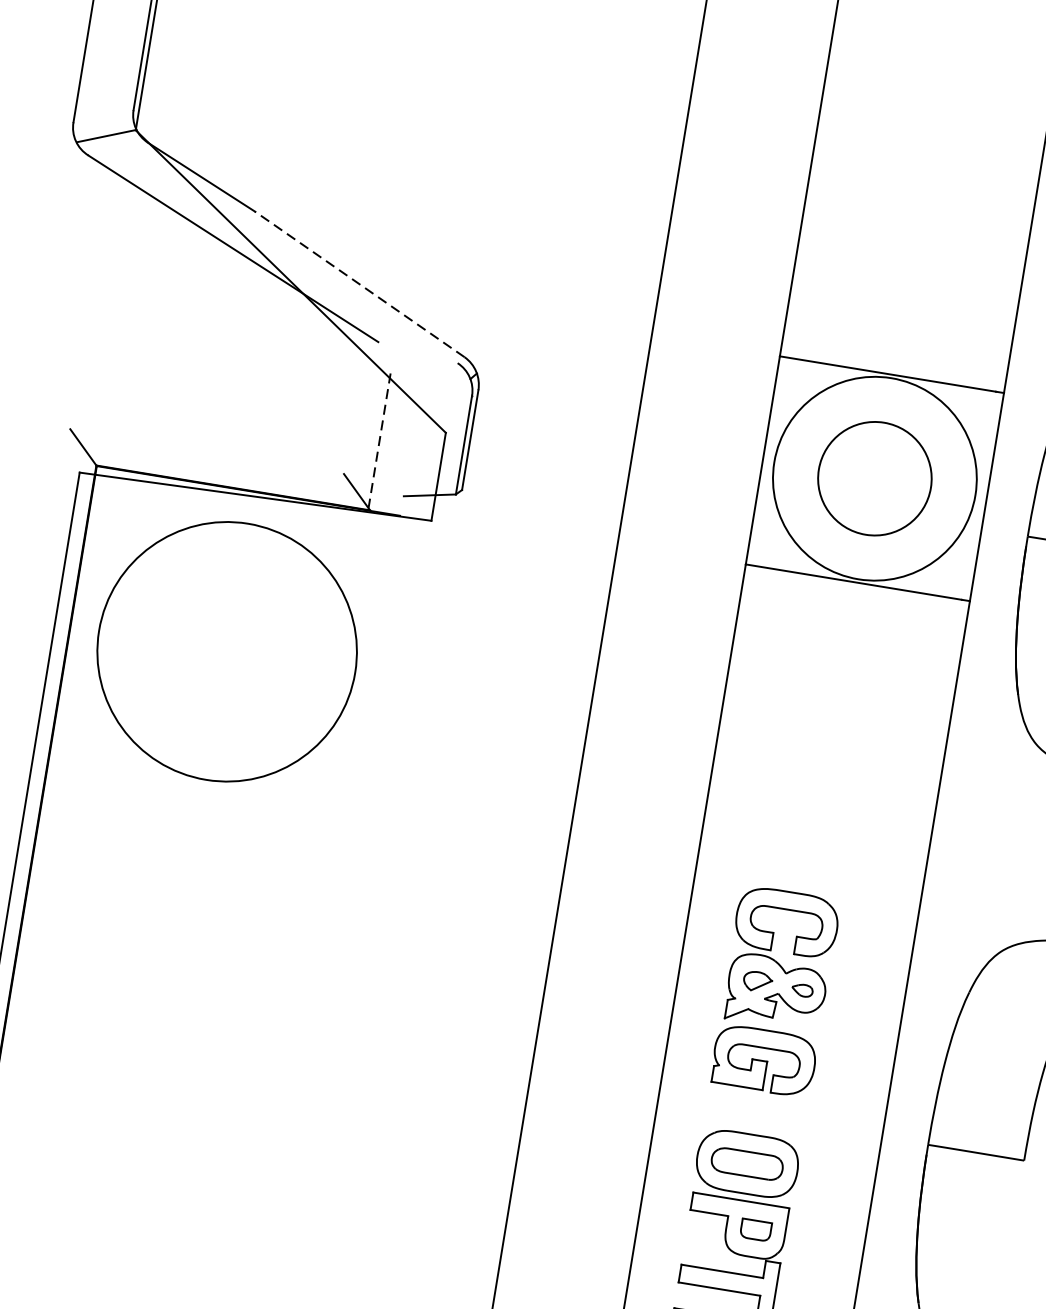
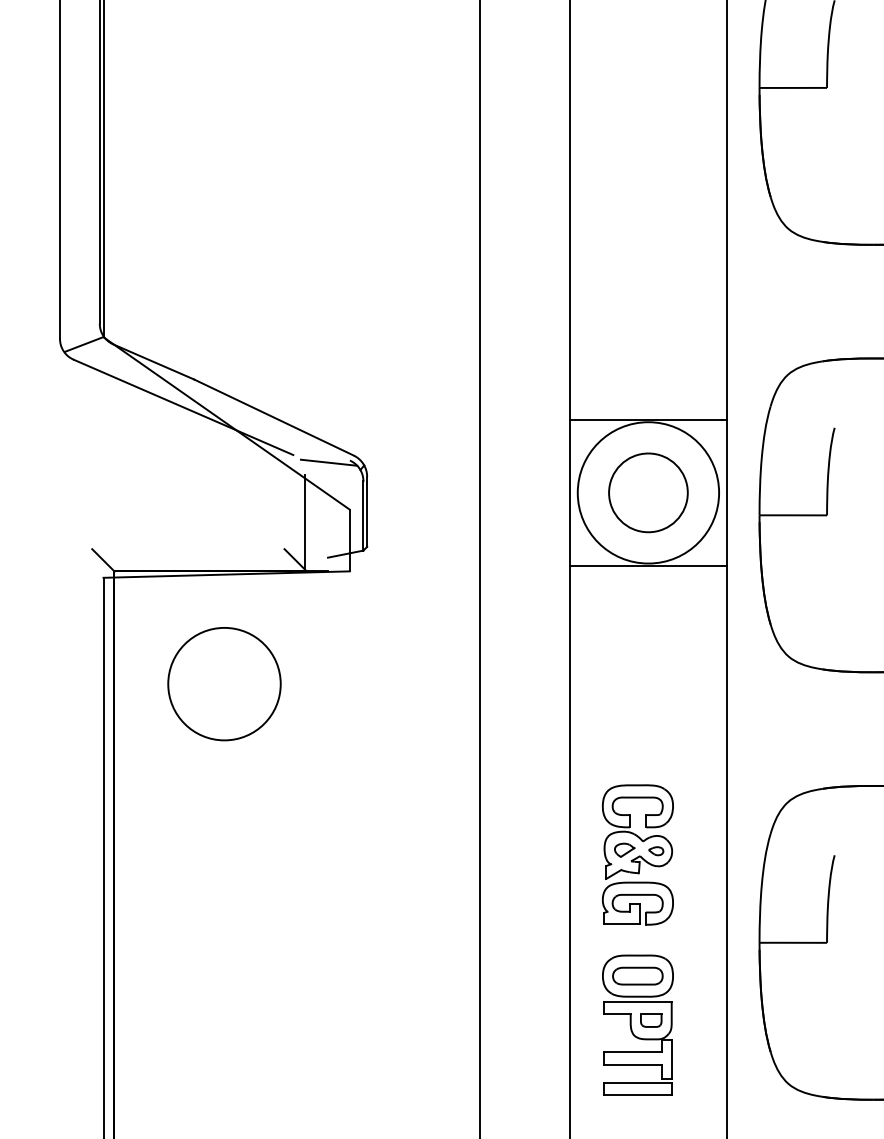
line: (360, 284) -> (274, 417), dashed -> solid
line: (426, 360) -> (328, 462), added
line: (380, 440) -> (305, 522), dashed -> solid
circle: (227, 652) -> (224, 684), size x0.62

